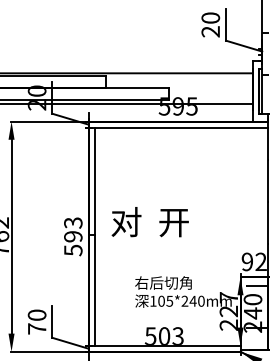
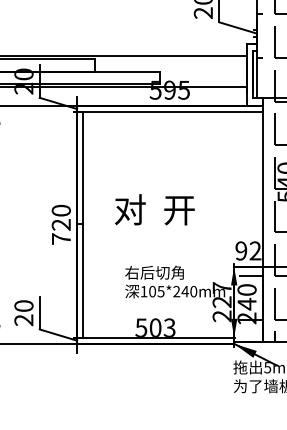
text: (149, 221) -> (154, 209), moved
text: (72, 236) -> (60, 224), 593 -> 720
text: (36, 329) -> (23, 320), 70 -> 20

